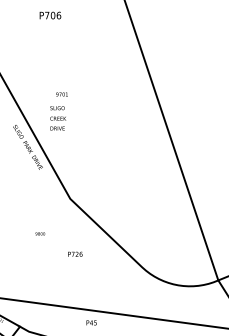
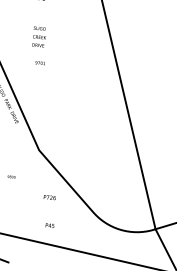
text: (58, 118) -> (39, 37), moved
text: (75, 253) -> (50, 196), moved
text: (91, 322) -> (49, 225), moved

